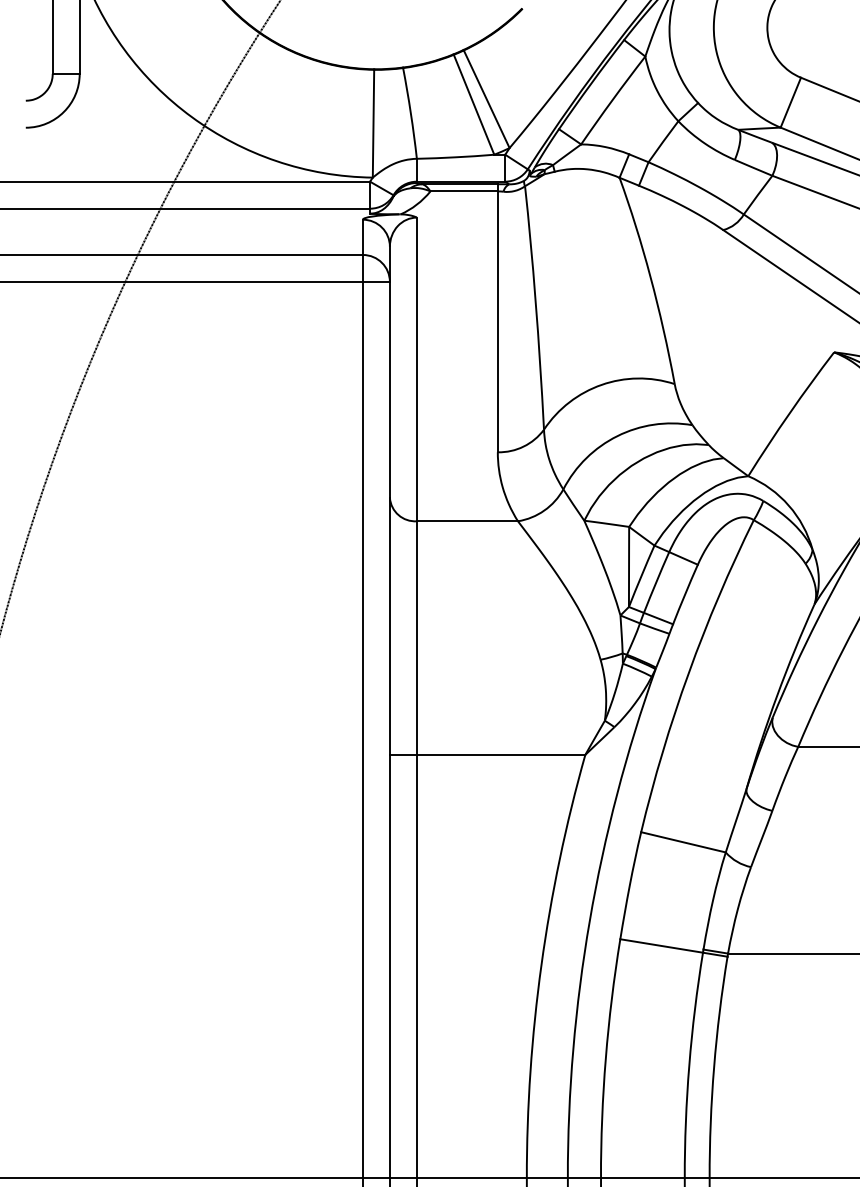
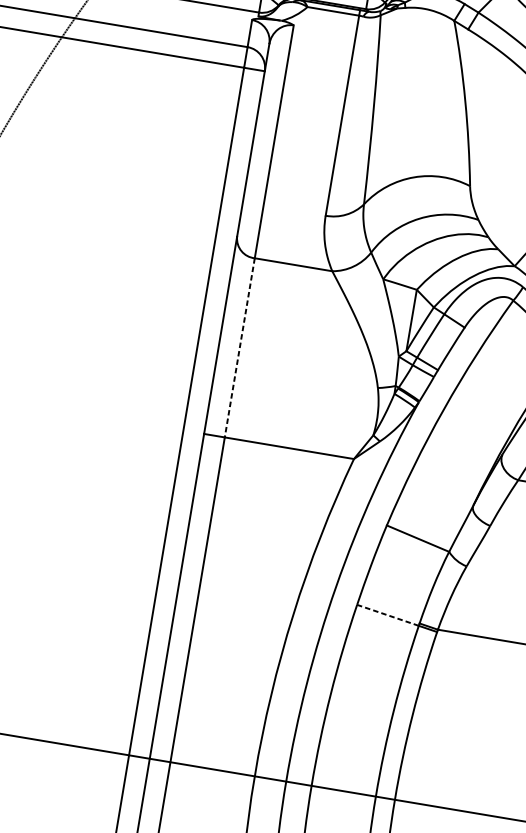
line: (416, 638) -> (239, 348), solid -> dashed
line: (661, 945) -> (387, 614), solid -> dashed

